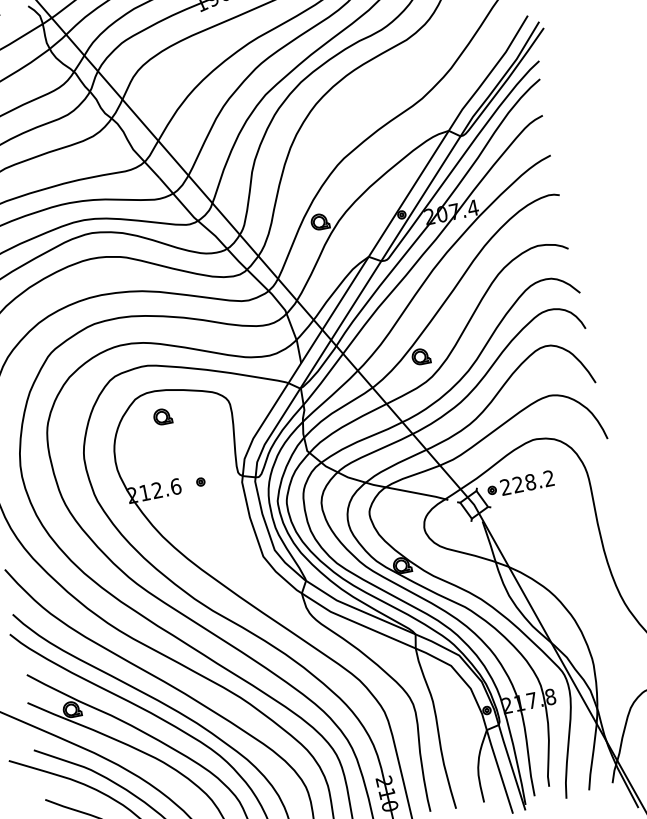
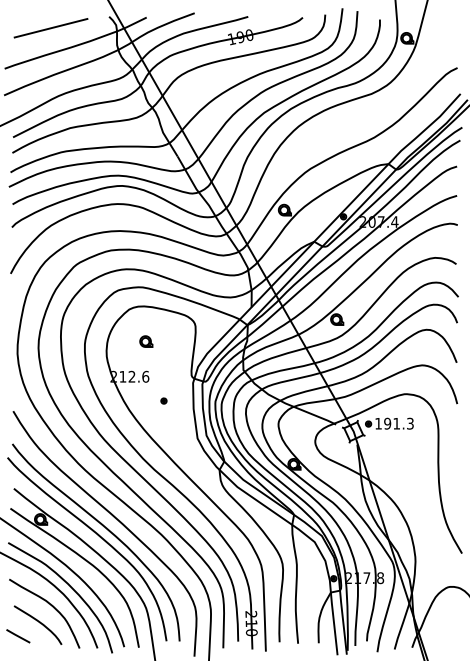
part: (163, 416) -> (146, 341), moved
part: (200, 481) -> (163, 400), moved
text: (527, 482) -> (394, 423), 228.2 -> 191.3

